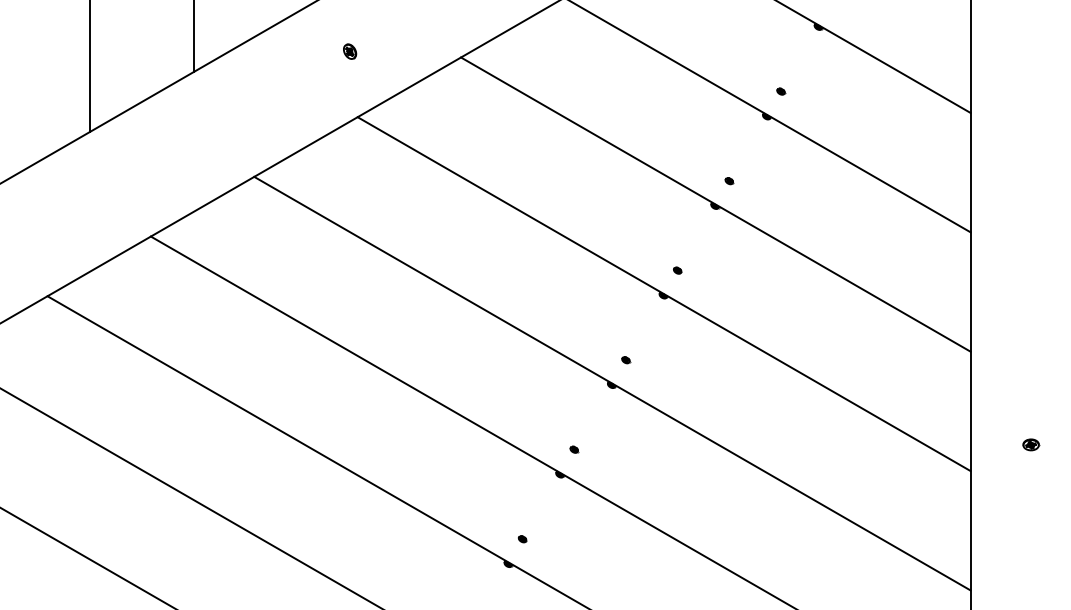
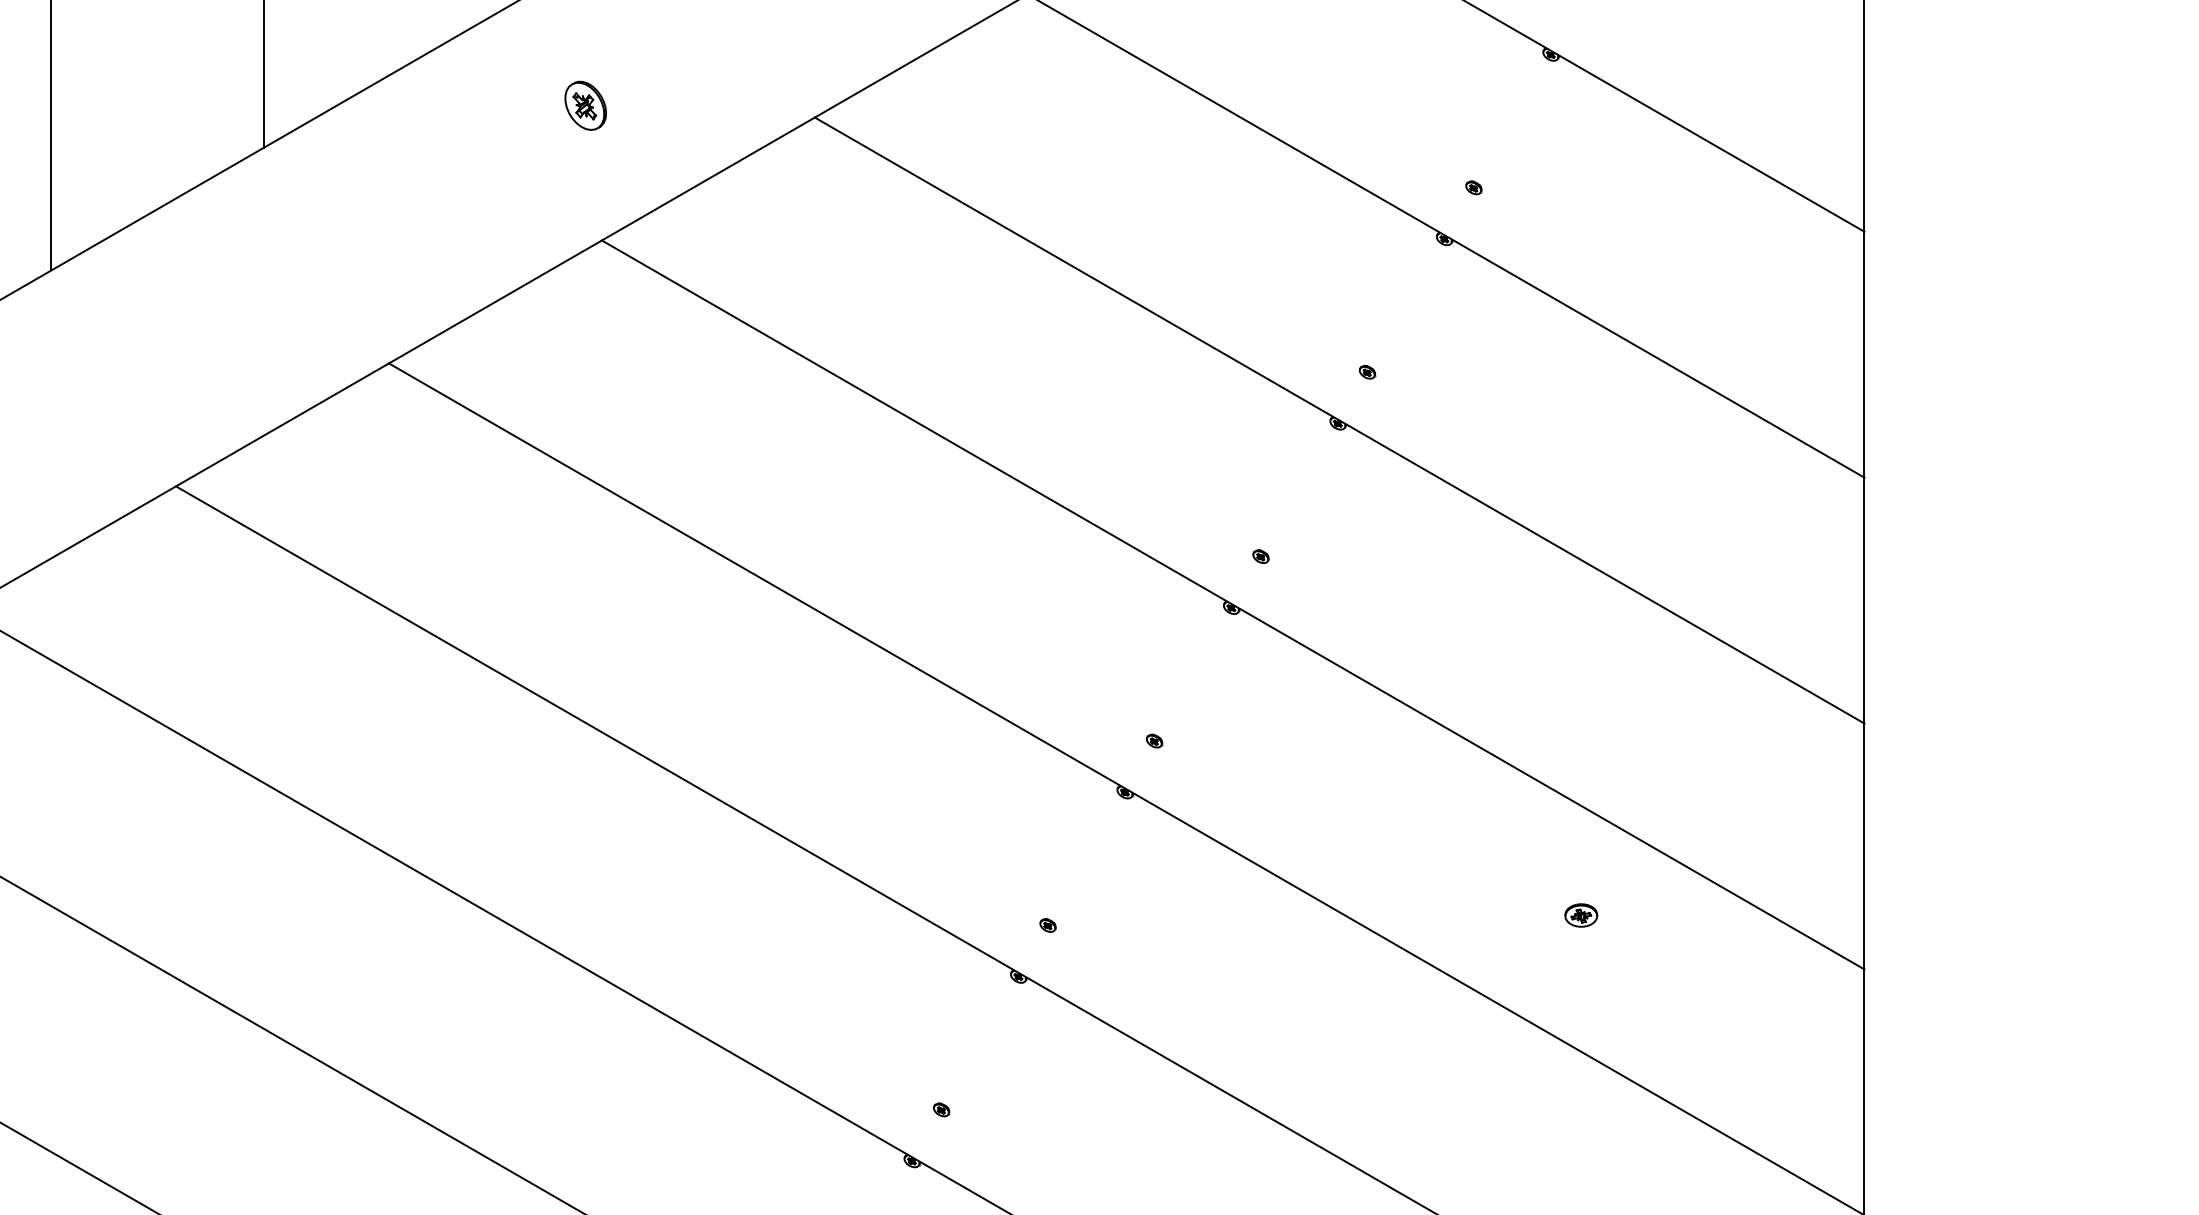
part: (350, 51) -> (587, 105), size x1.6
part: (1031, 444) -> (1582, 914), moved

